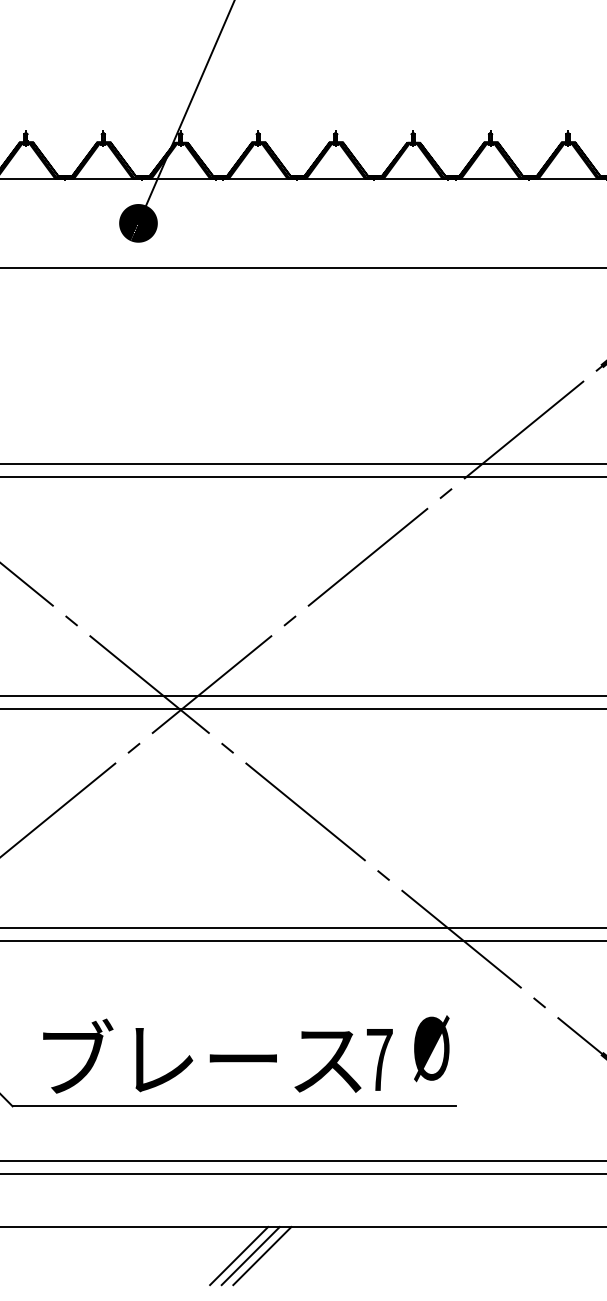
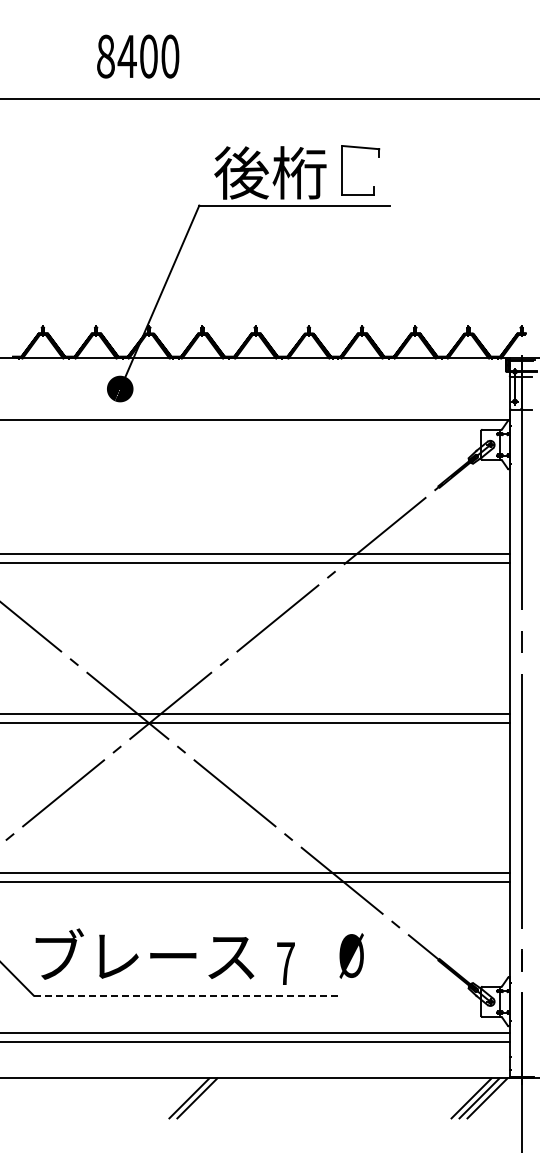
text: (431, 1047) -> (351, 955), moved
text: (201, 1055) -> (144, 953), moved
line: (234, 1106) -> (186, 995), solid -> dashed
line: (262, 1256) -> (205, 1098), removed

